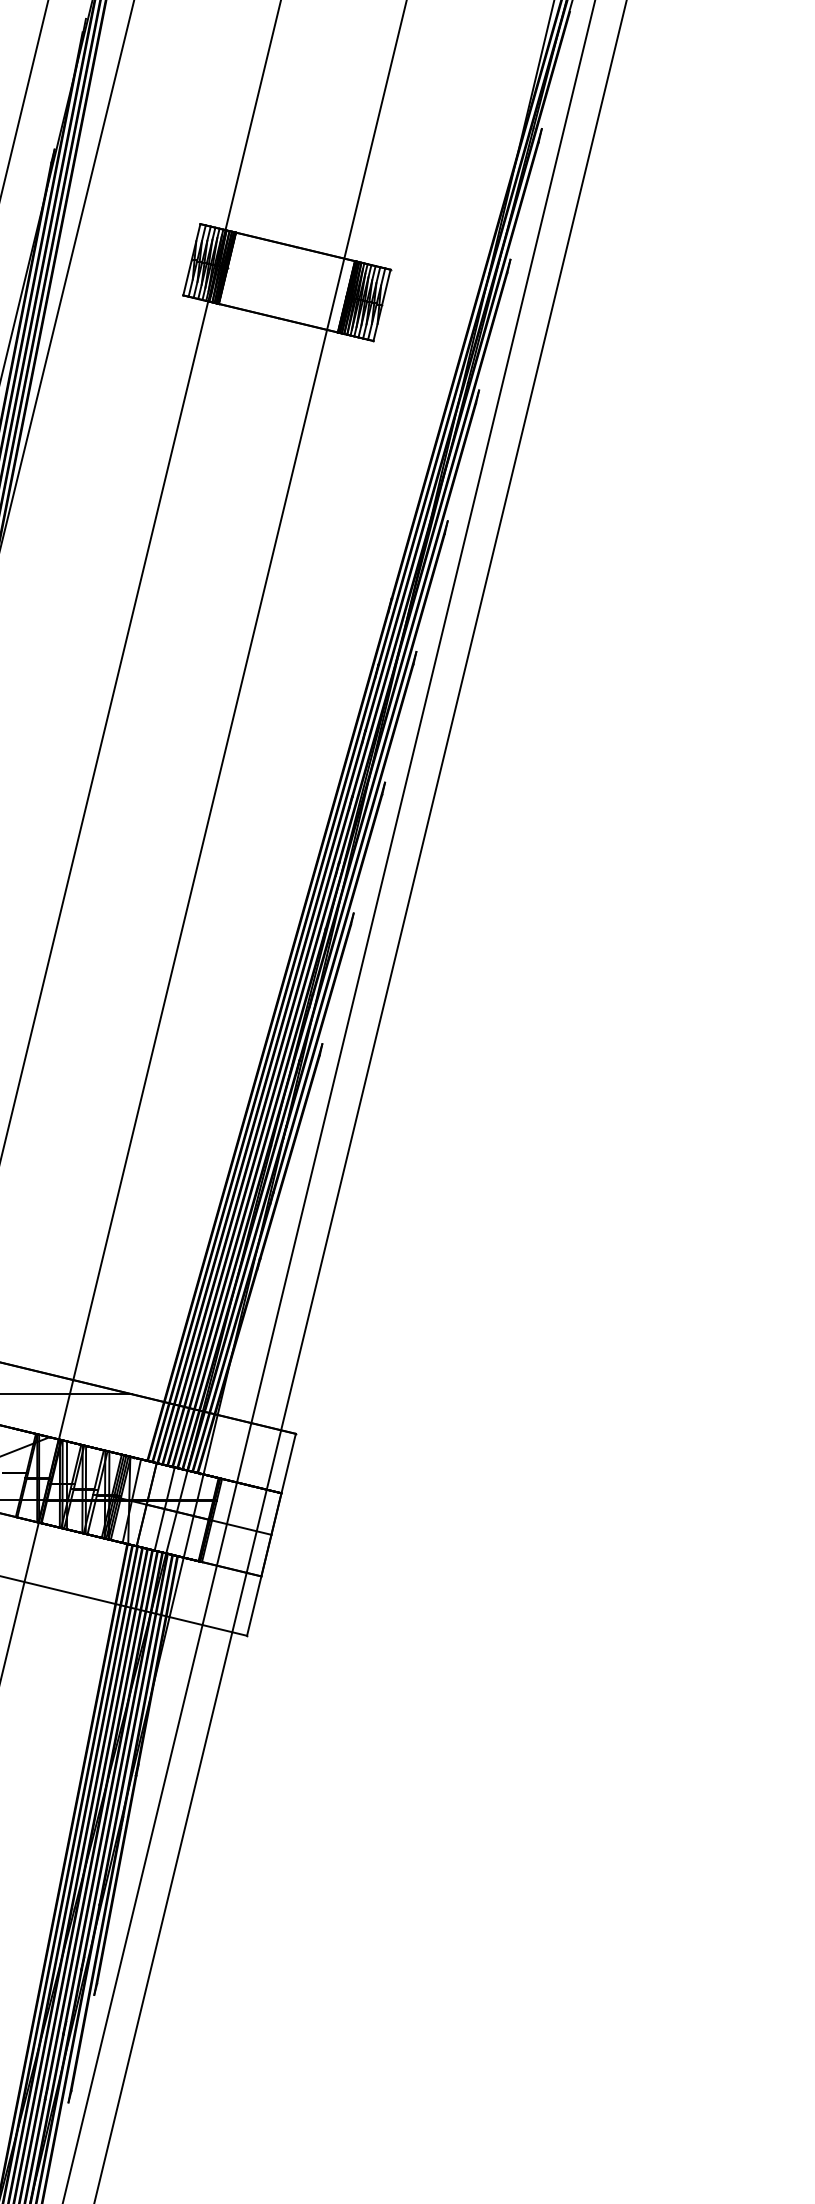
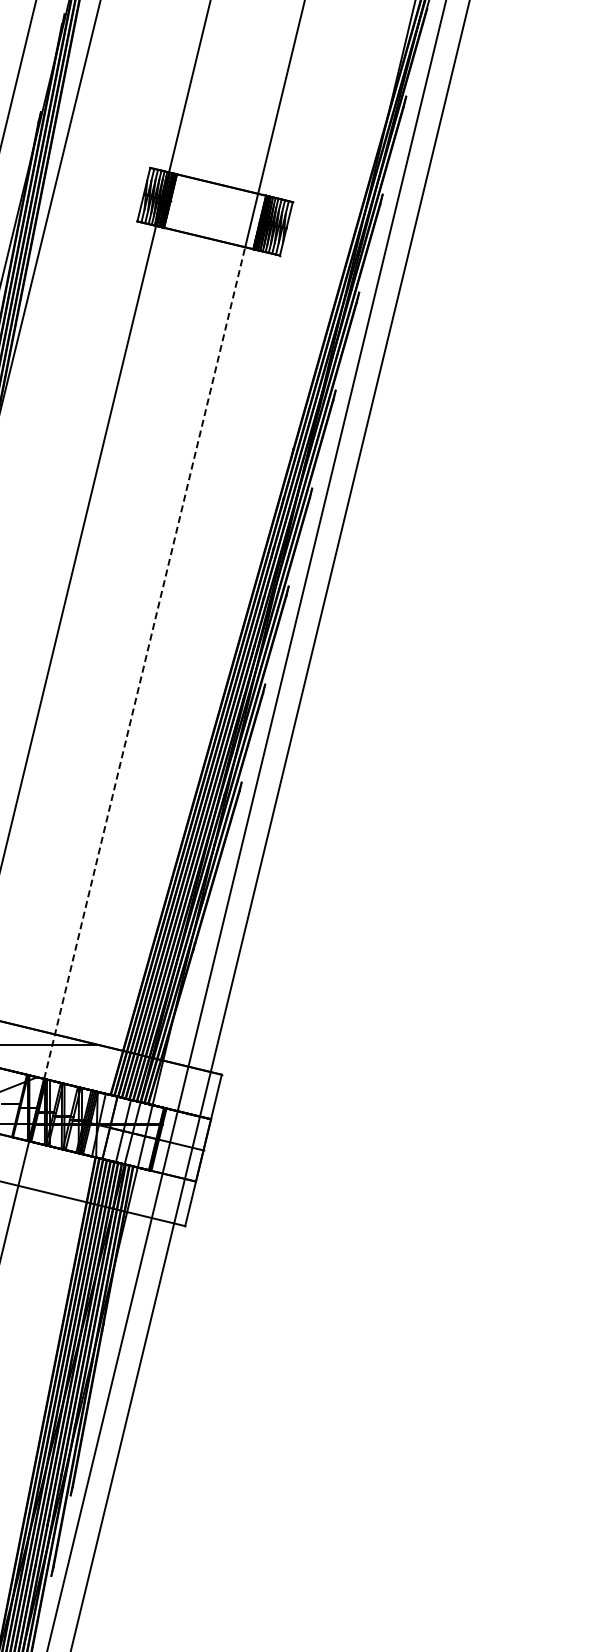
line: (192, 885) -> (144, 663), solid -> dashed

